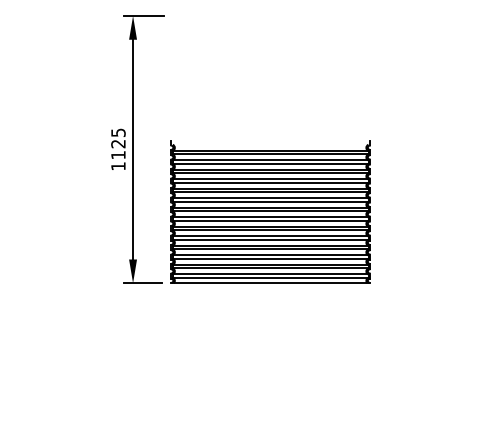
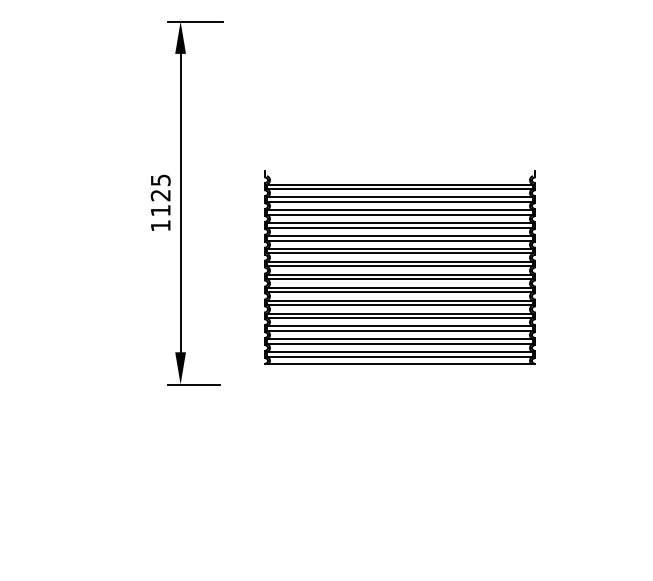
part: (270, 211) -> (399, 266), moved

